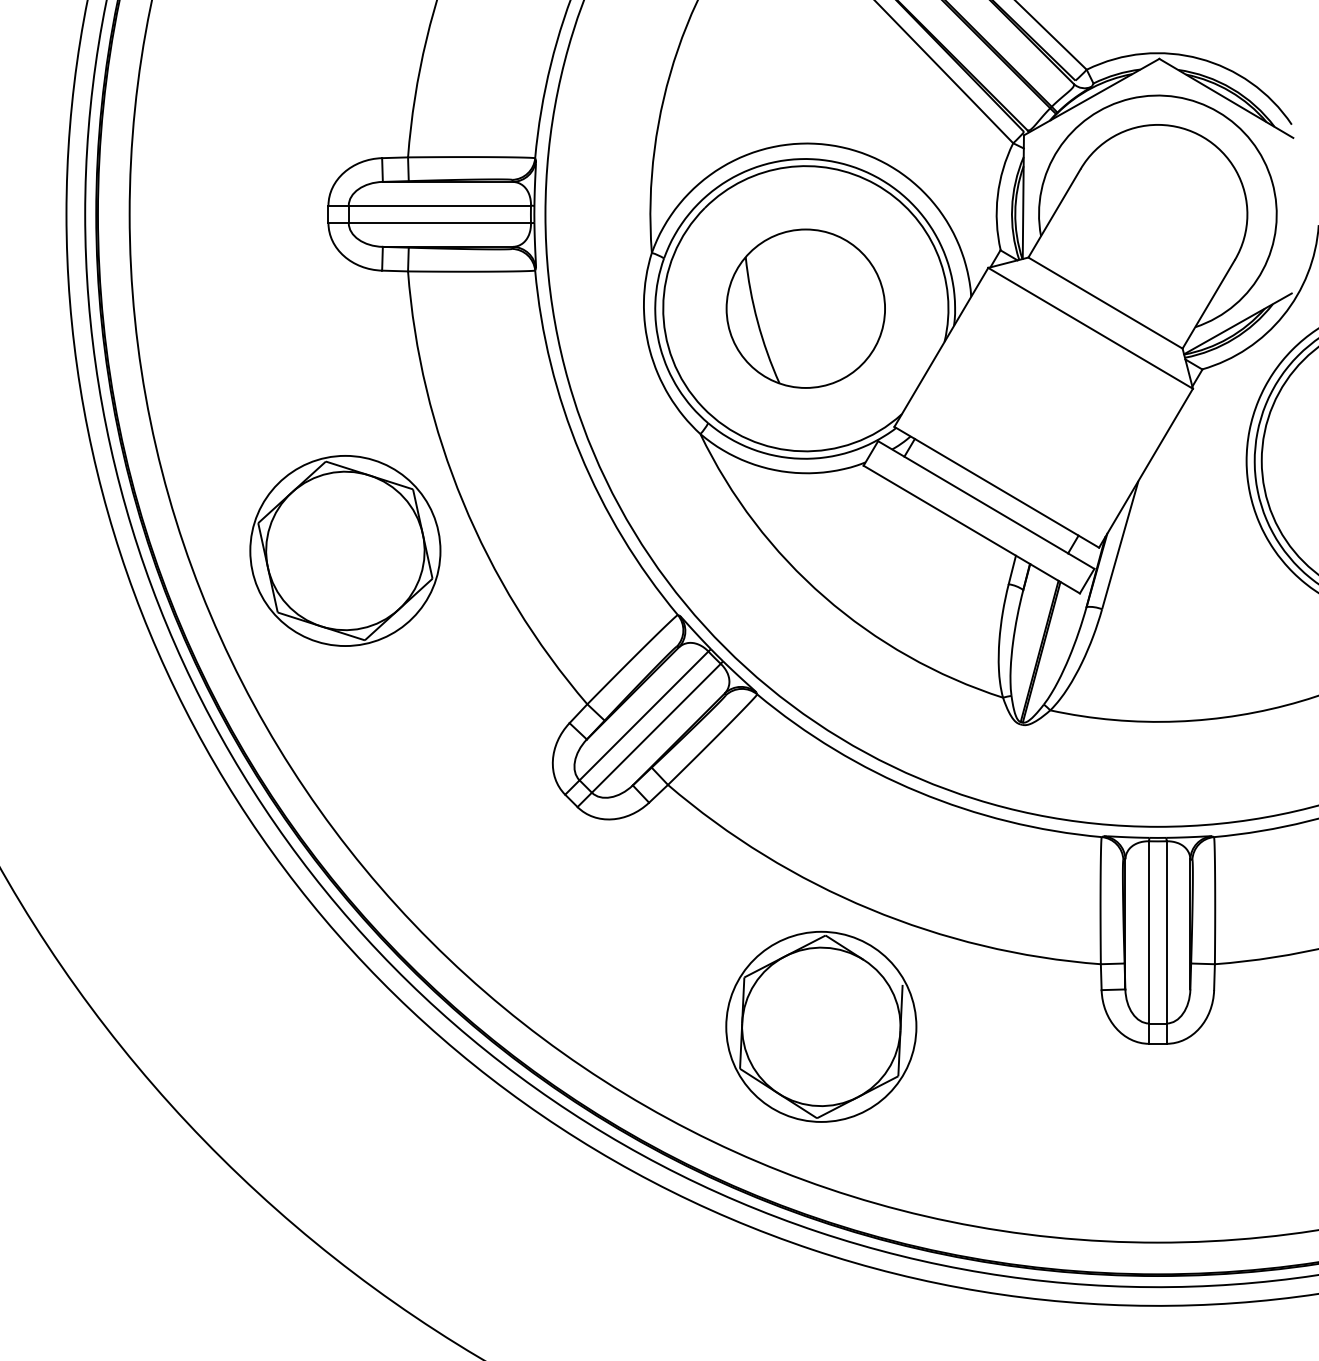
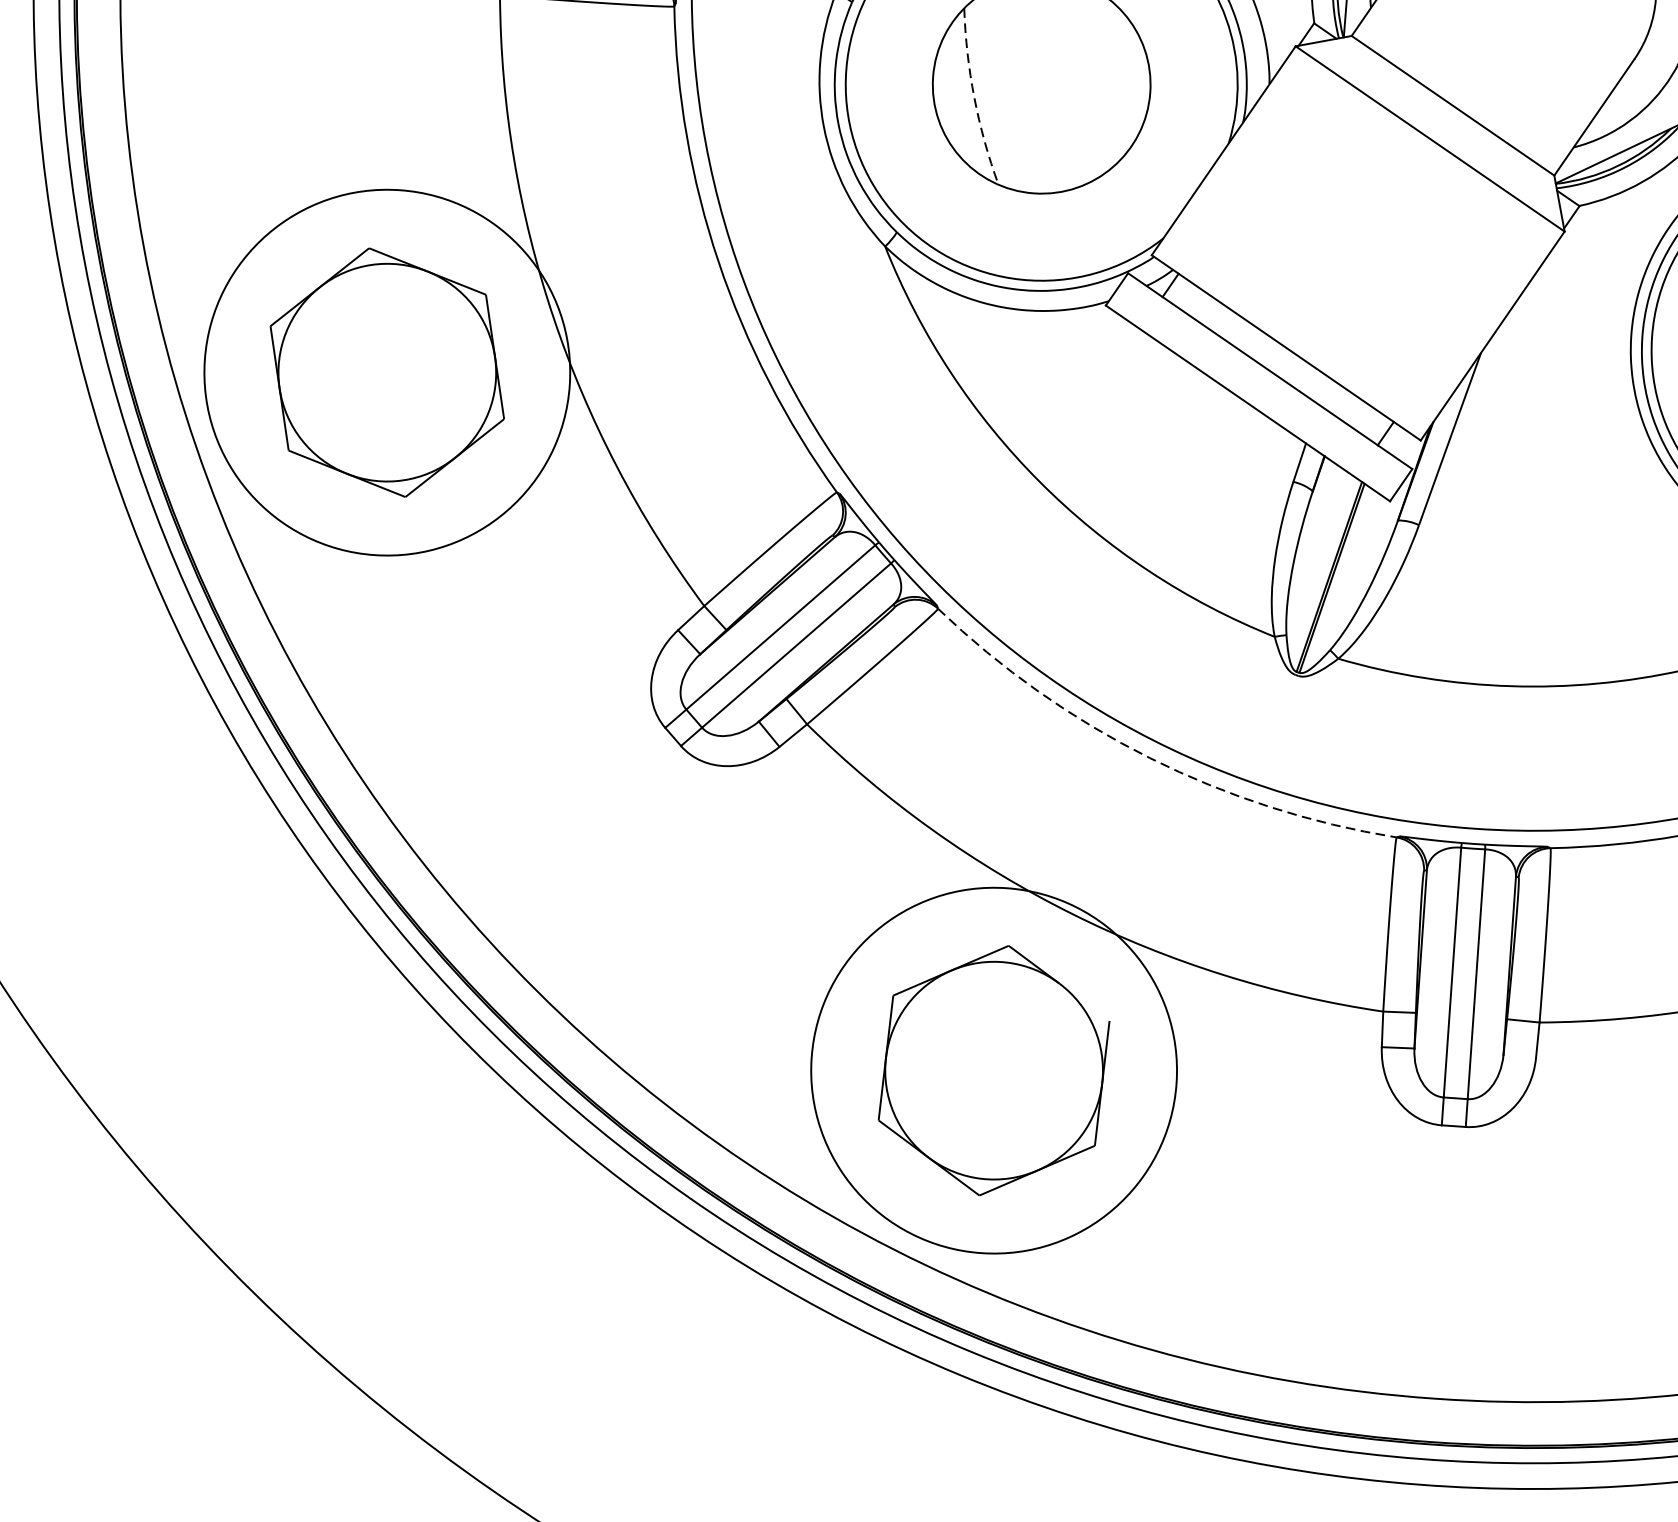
arc: (757, 321) -> (974, 97), solid -> dashed
circle: (345, 550) -> (387, 372), size x1.4
arc: (918, 792) -> (1149, 758), solid -> dashed
circle: (821, 1026) -> (994, 1070), size x1.4

